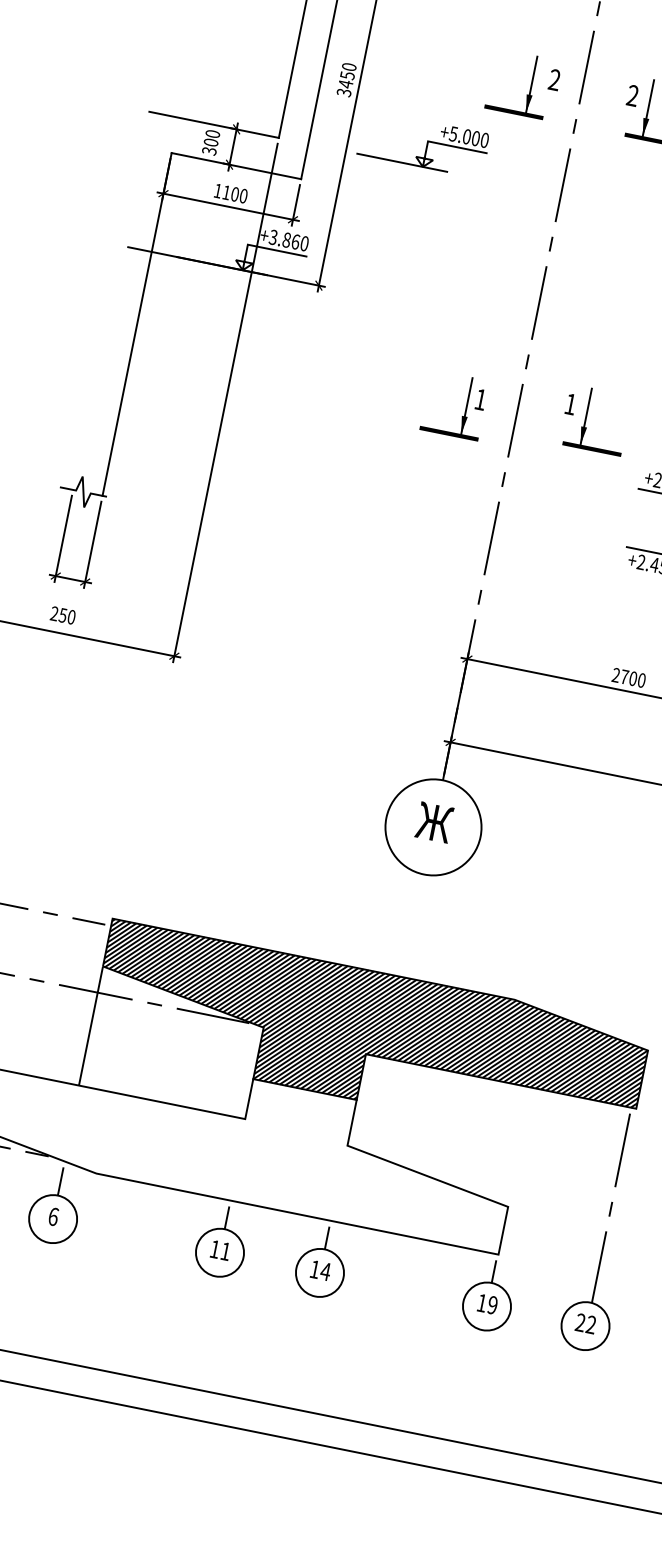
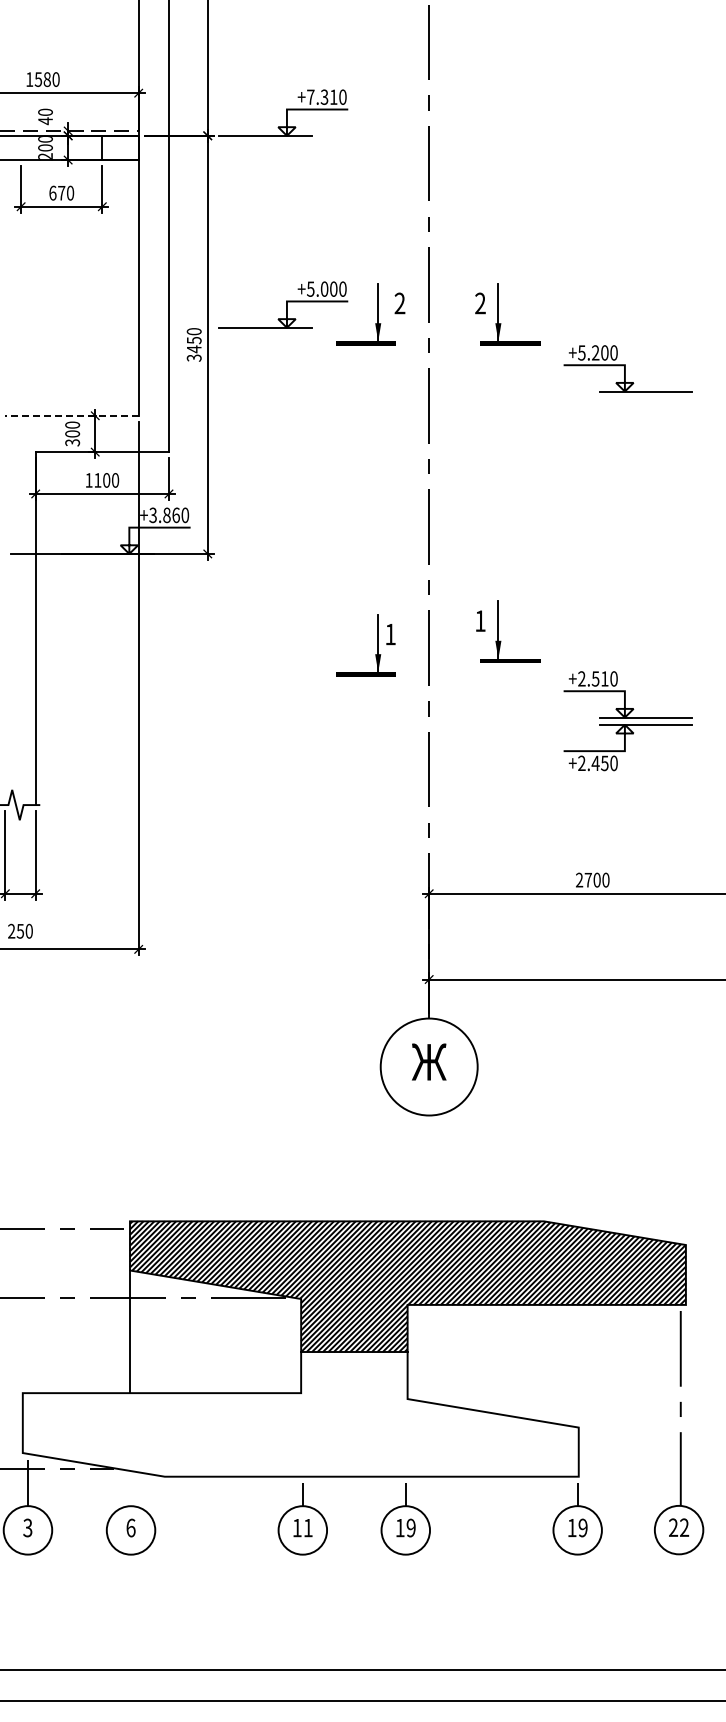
line: (214, 124) -> (72, 415), solid -> dashed
part: (424, 143) -> (283, 304), moved
line: (61, 1181) -> (131, 1491), removed
text: (326, 1271) -> (411, 1527), 14 -> 19

